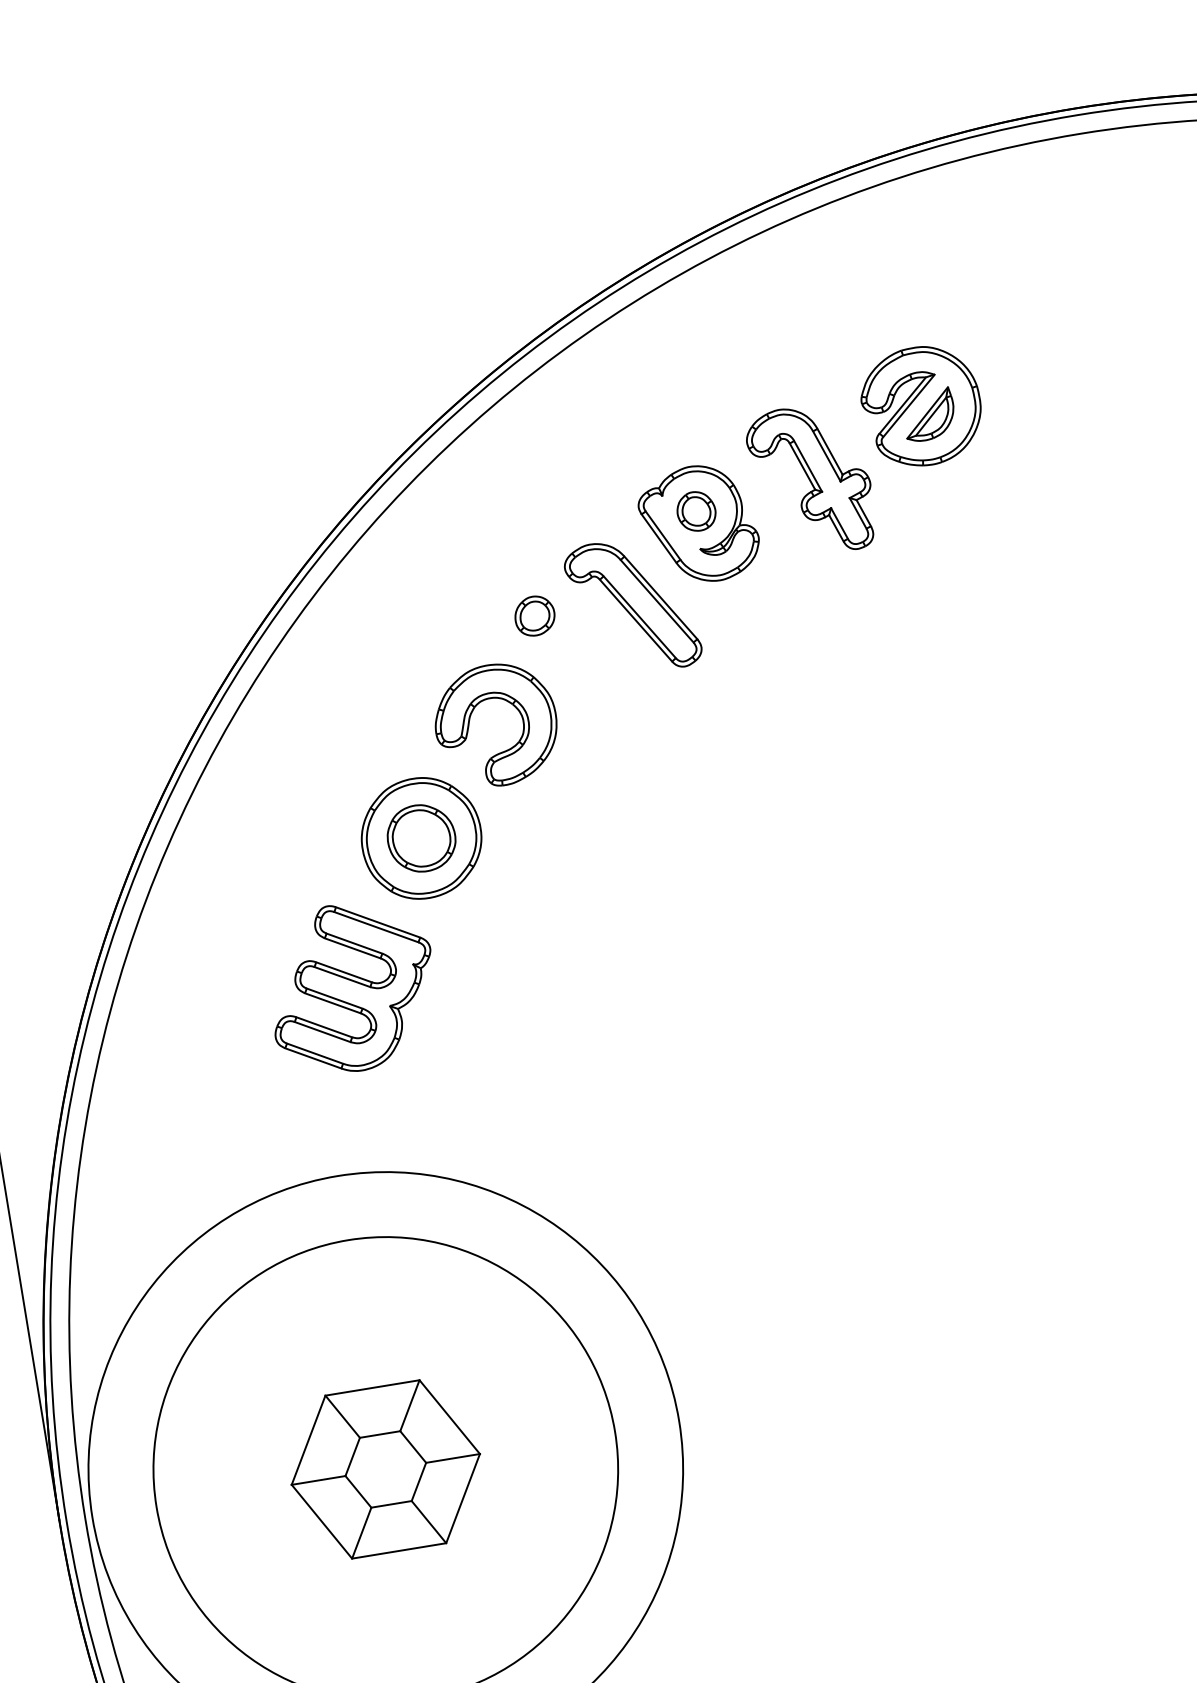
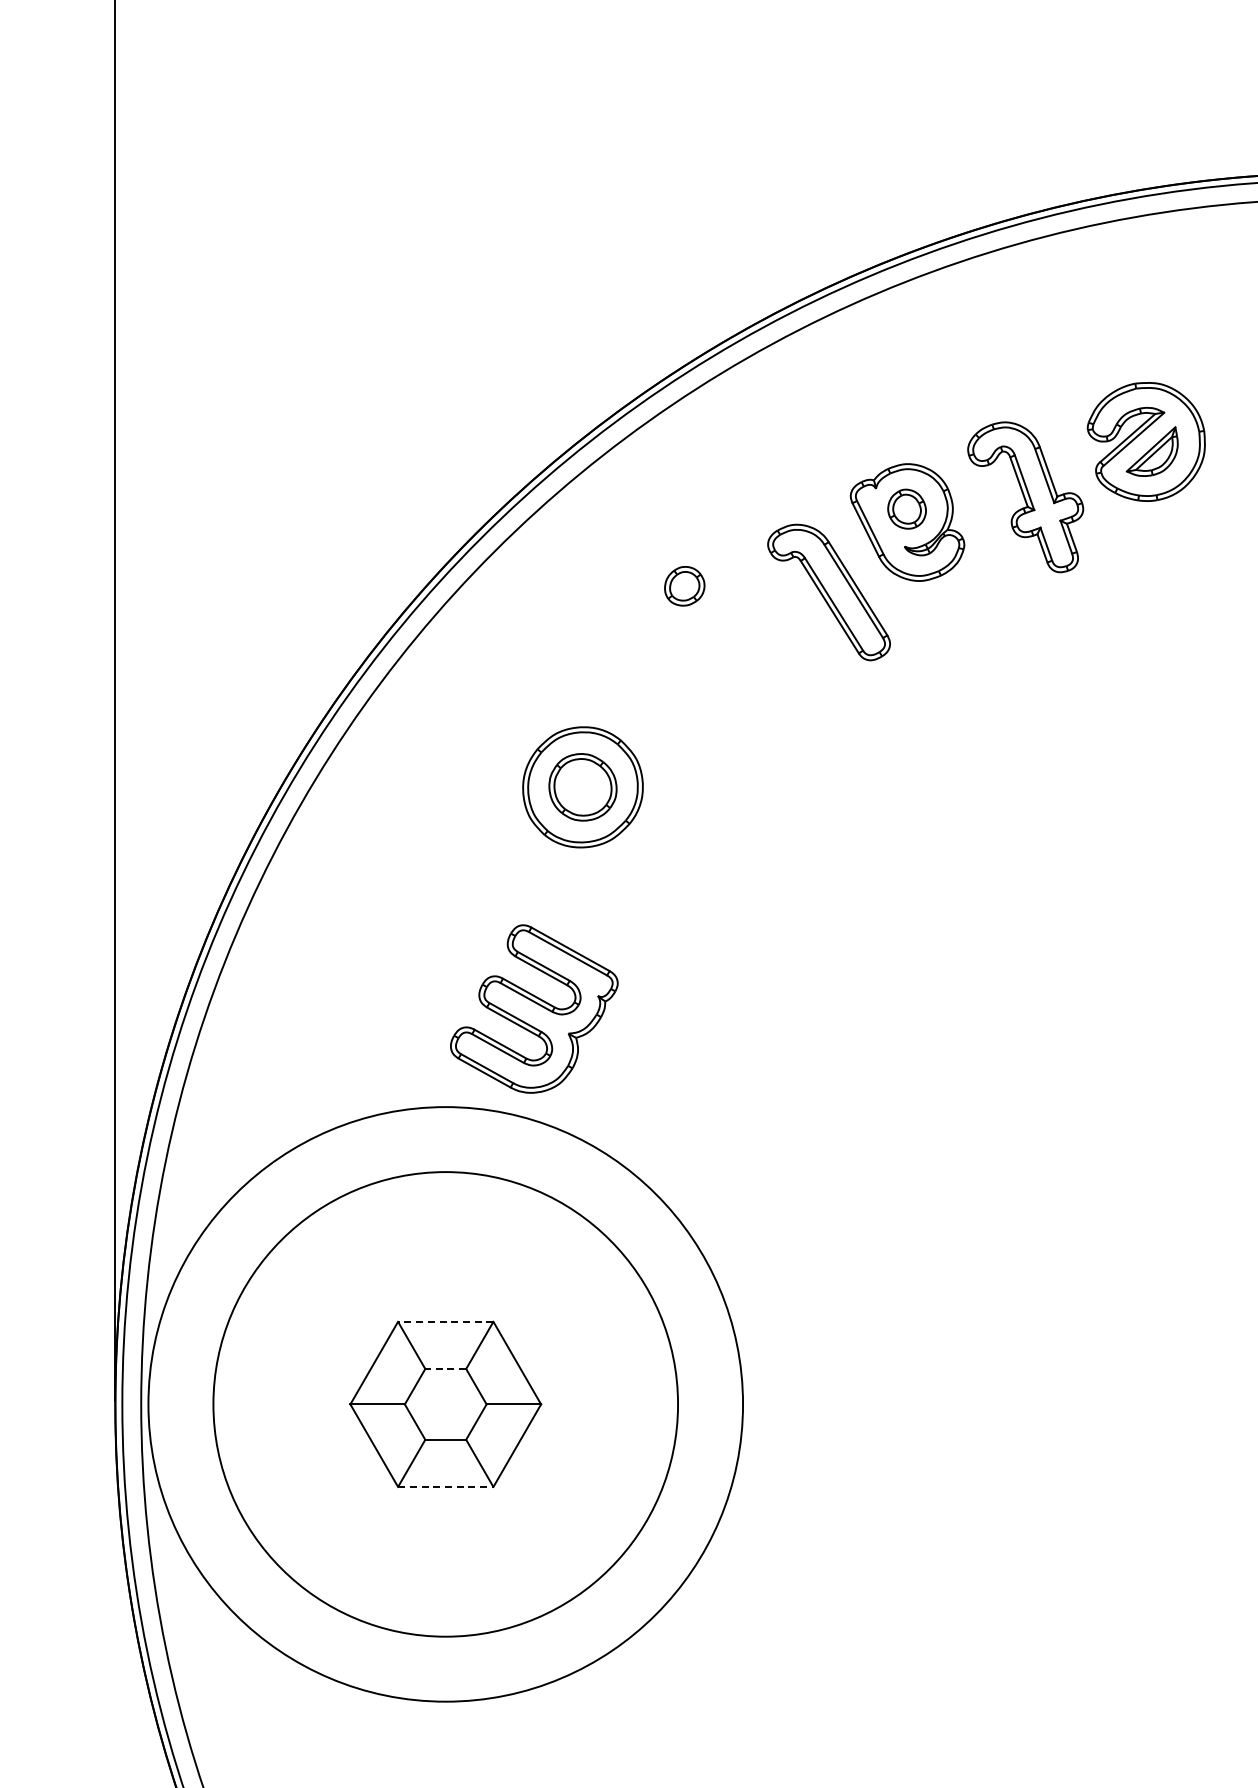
part: (534, 616) -> (684, 586), moved
part: (510, 704) -> (692, 669), removed
part: (352, 986) -> (534, 1008), moved
line: (372, 1387) -> (445, 1321), solid -> dashed
line: (379, 1435) -> (445, 1369), solid -> dashed
line: (398, 1550) -> (445, 1486), solid -> dashed

